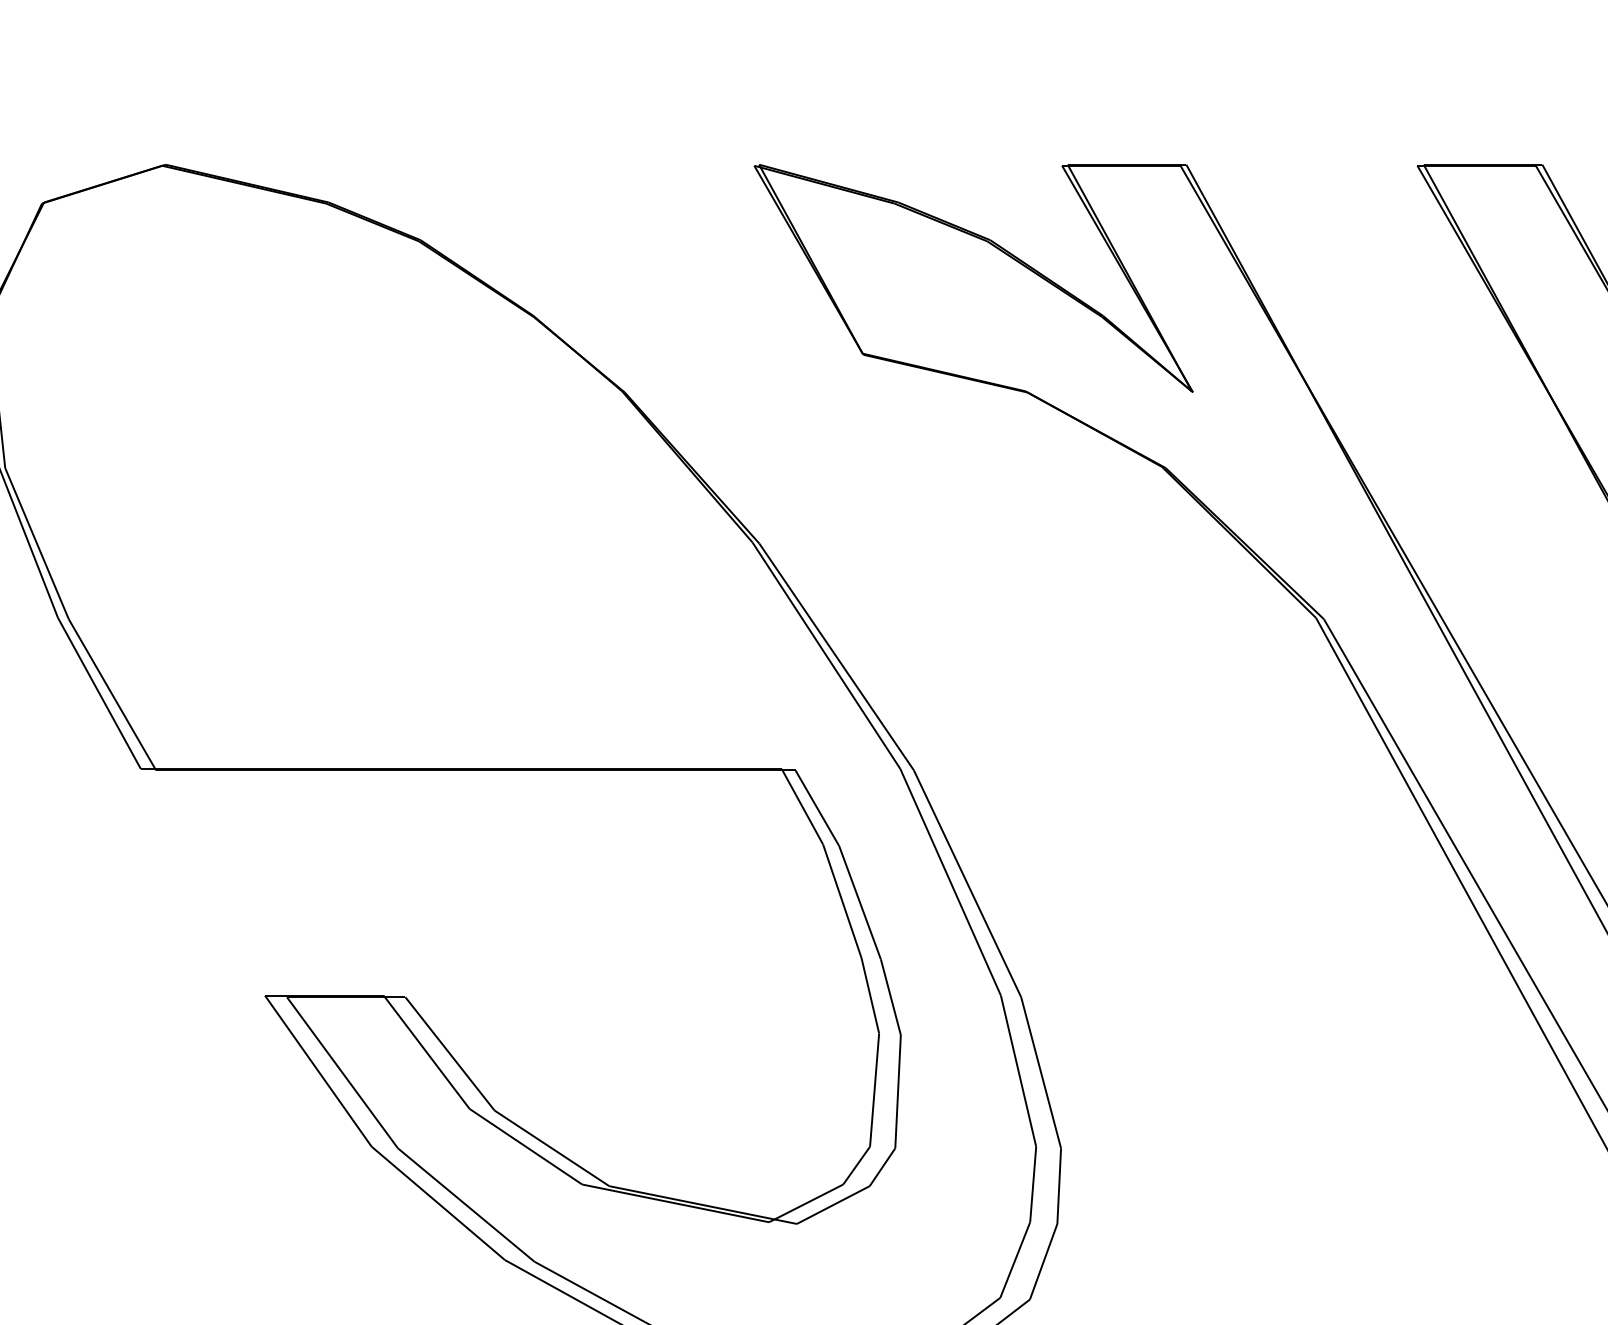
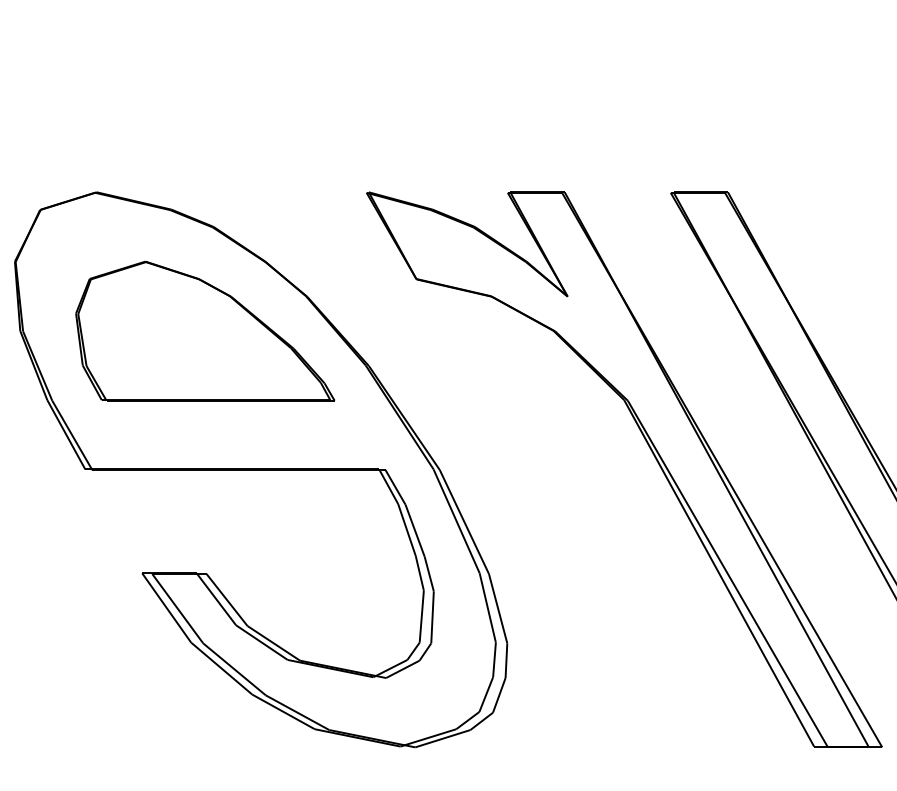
part: (402, 466) -> (205, 330), added

